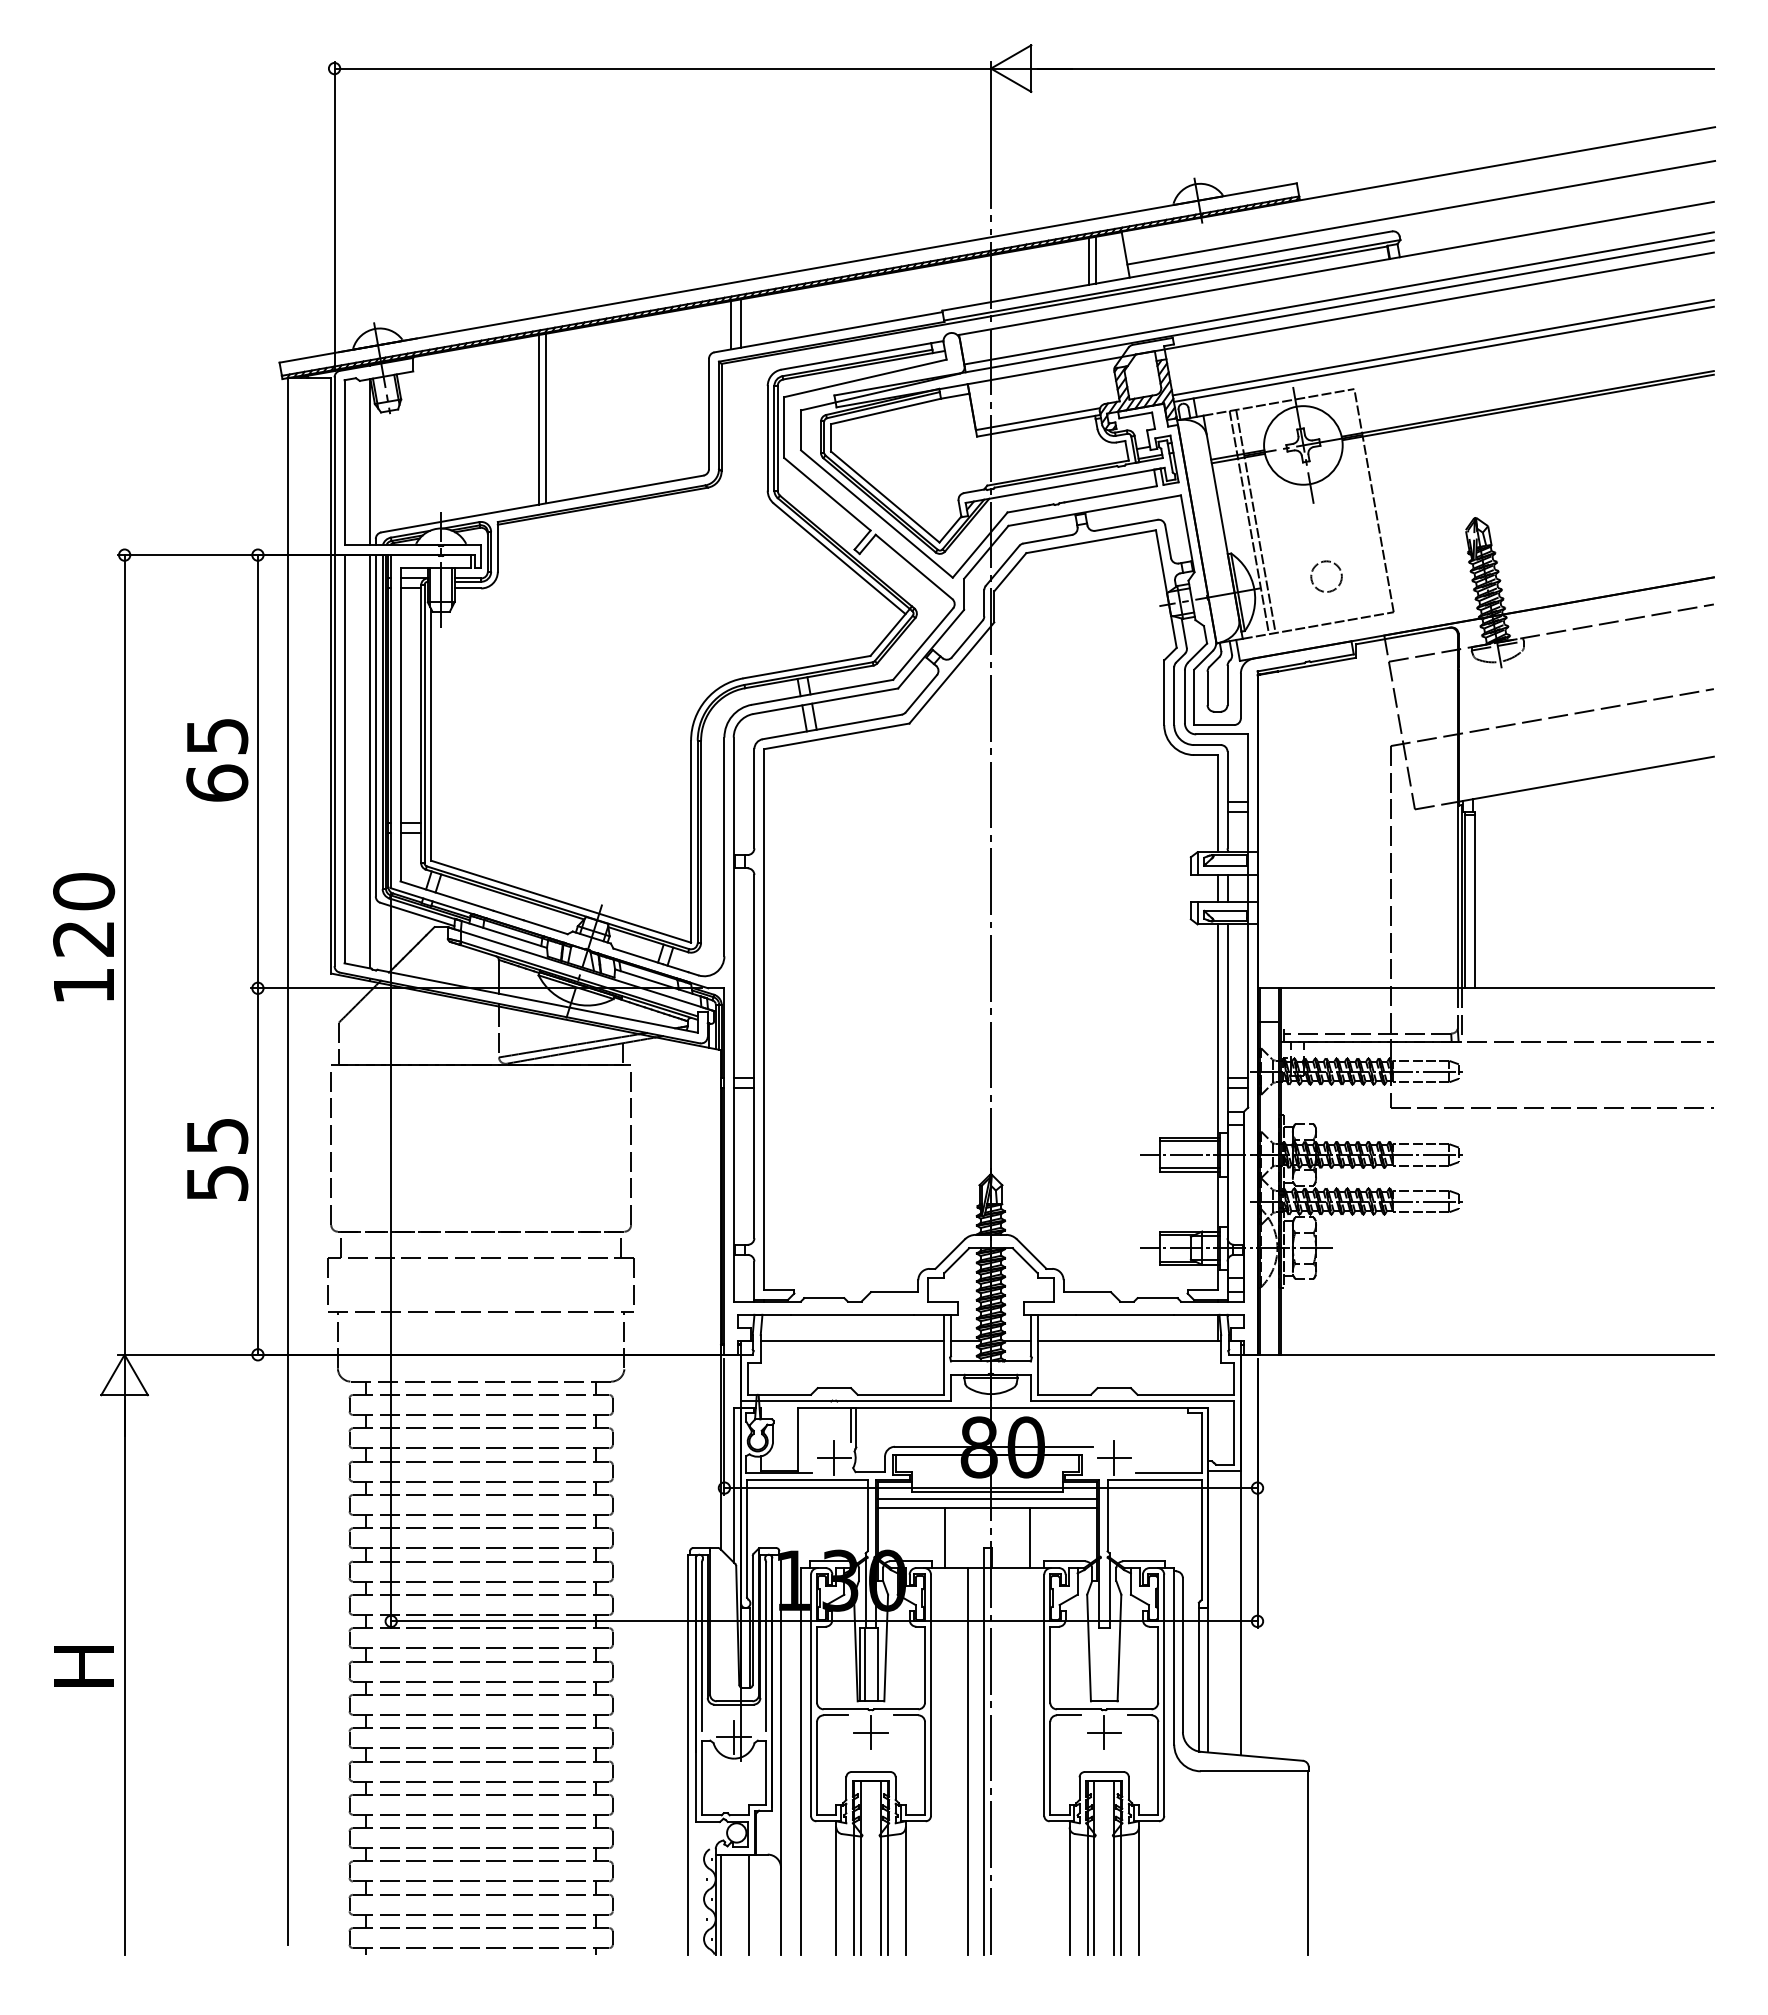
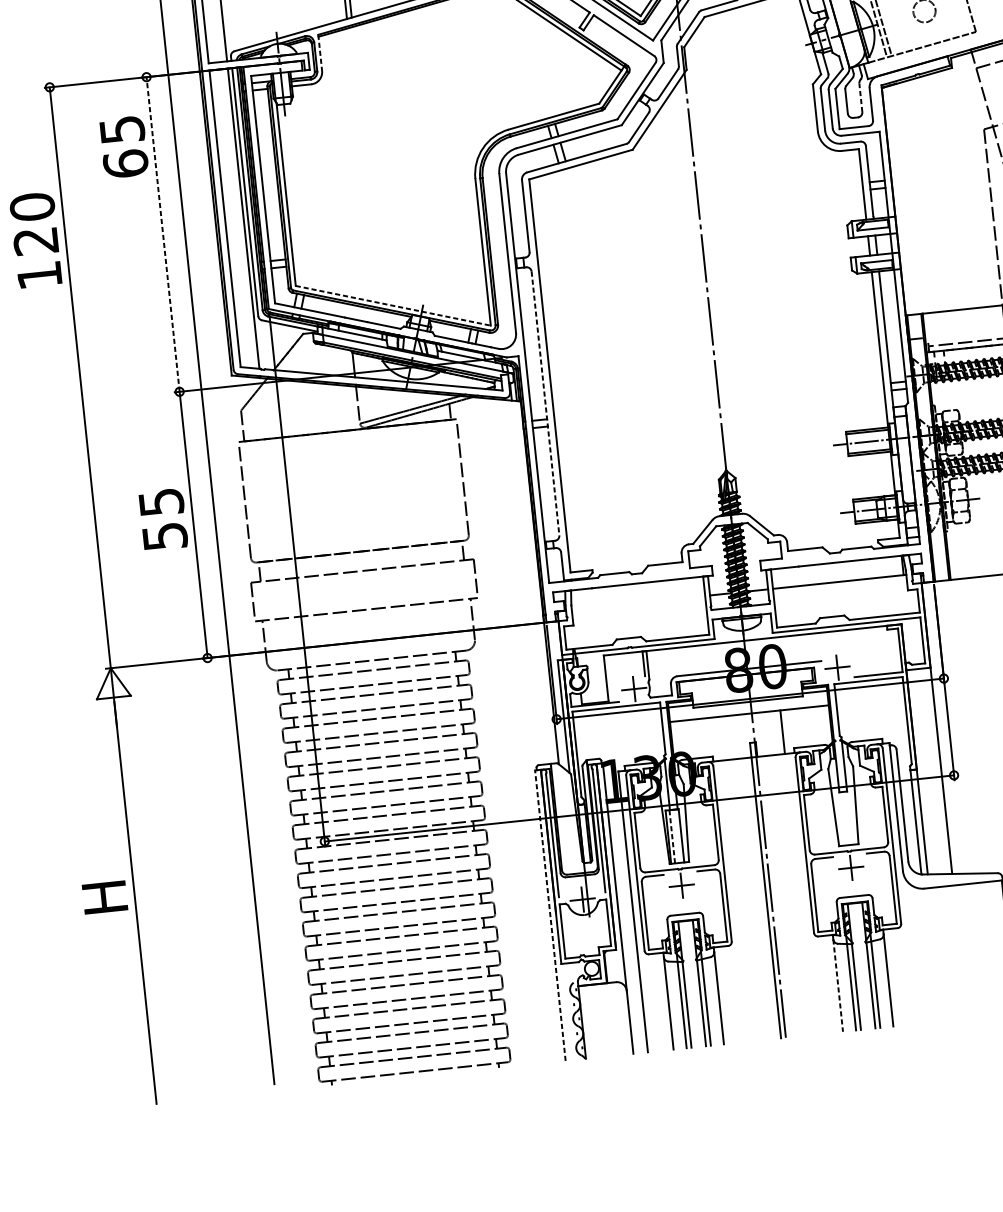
line: (497, 546) -> (319, 52), solid -> dashed
line: (1227, 685) -> (860, 97), solid -> dashed
text: (217, 760) -> (124, 147), moved
line: (257, 771) -> (162, 234), solid -> dashed
line: (561, 901) -> (393, 305), solid -> dashed
text: (84, 937) -> (36, 240), moved
line: (754, 1056) -> (545, 403), solid -> dashed
line: (852, 1341) -> (638, 603), removed
line: (987, 1498) -> (748, 706), removed
line: (944, 1538) -> (720, 739), removed
line: (865, 1664) -> (672, 836), solid -> dashed
line: (687, 1754) -> (550, 915), solid -> dashed
line: (967, 1761) -> (754, 899), removed
line: (1069, 1891) -> (838, 985), solid -> dashed
line: (721, 1904) -> (586, 1021), removed
line: (749, 1904) -> (606, 1019), removed

